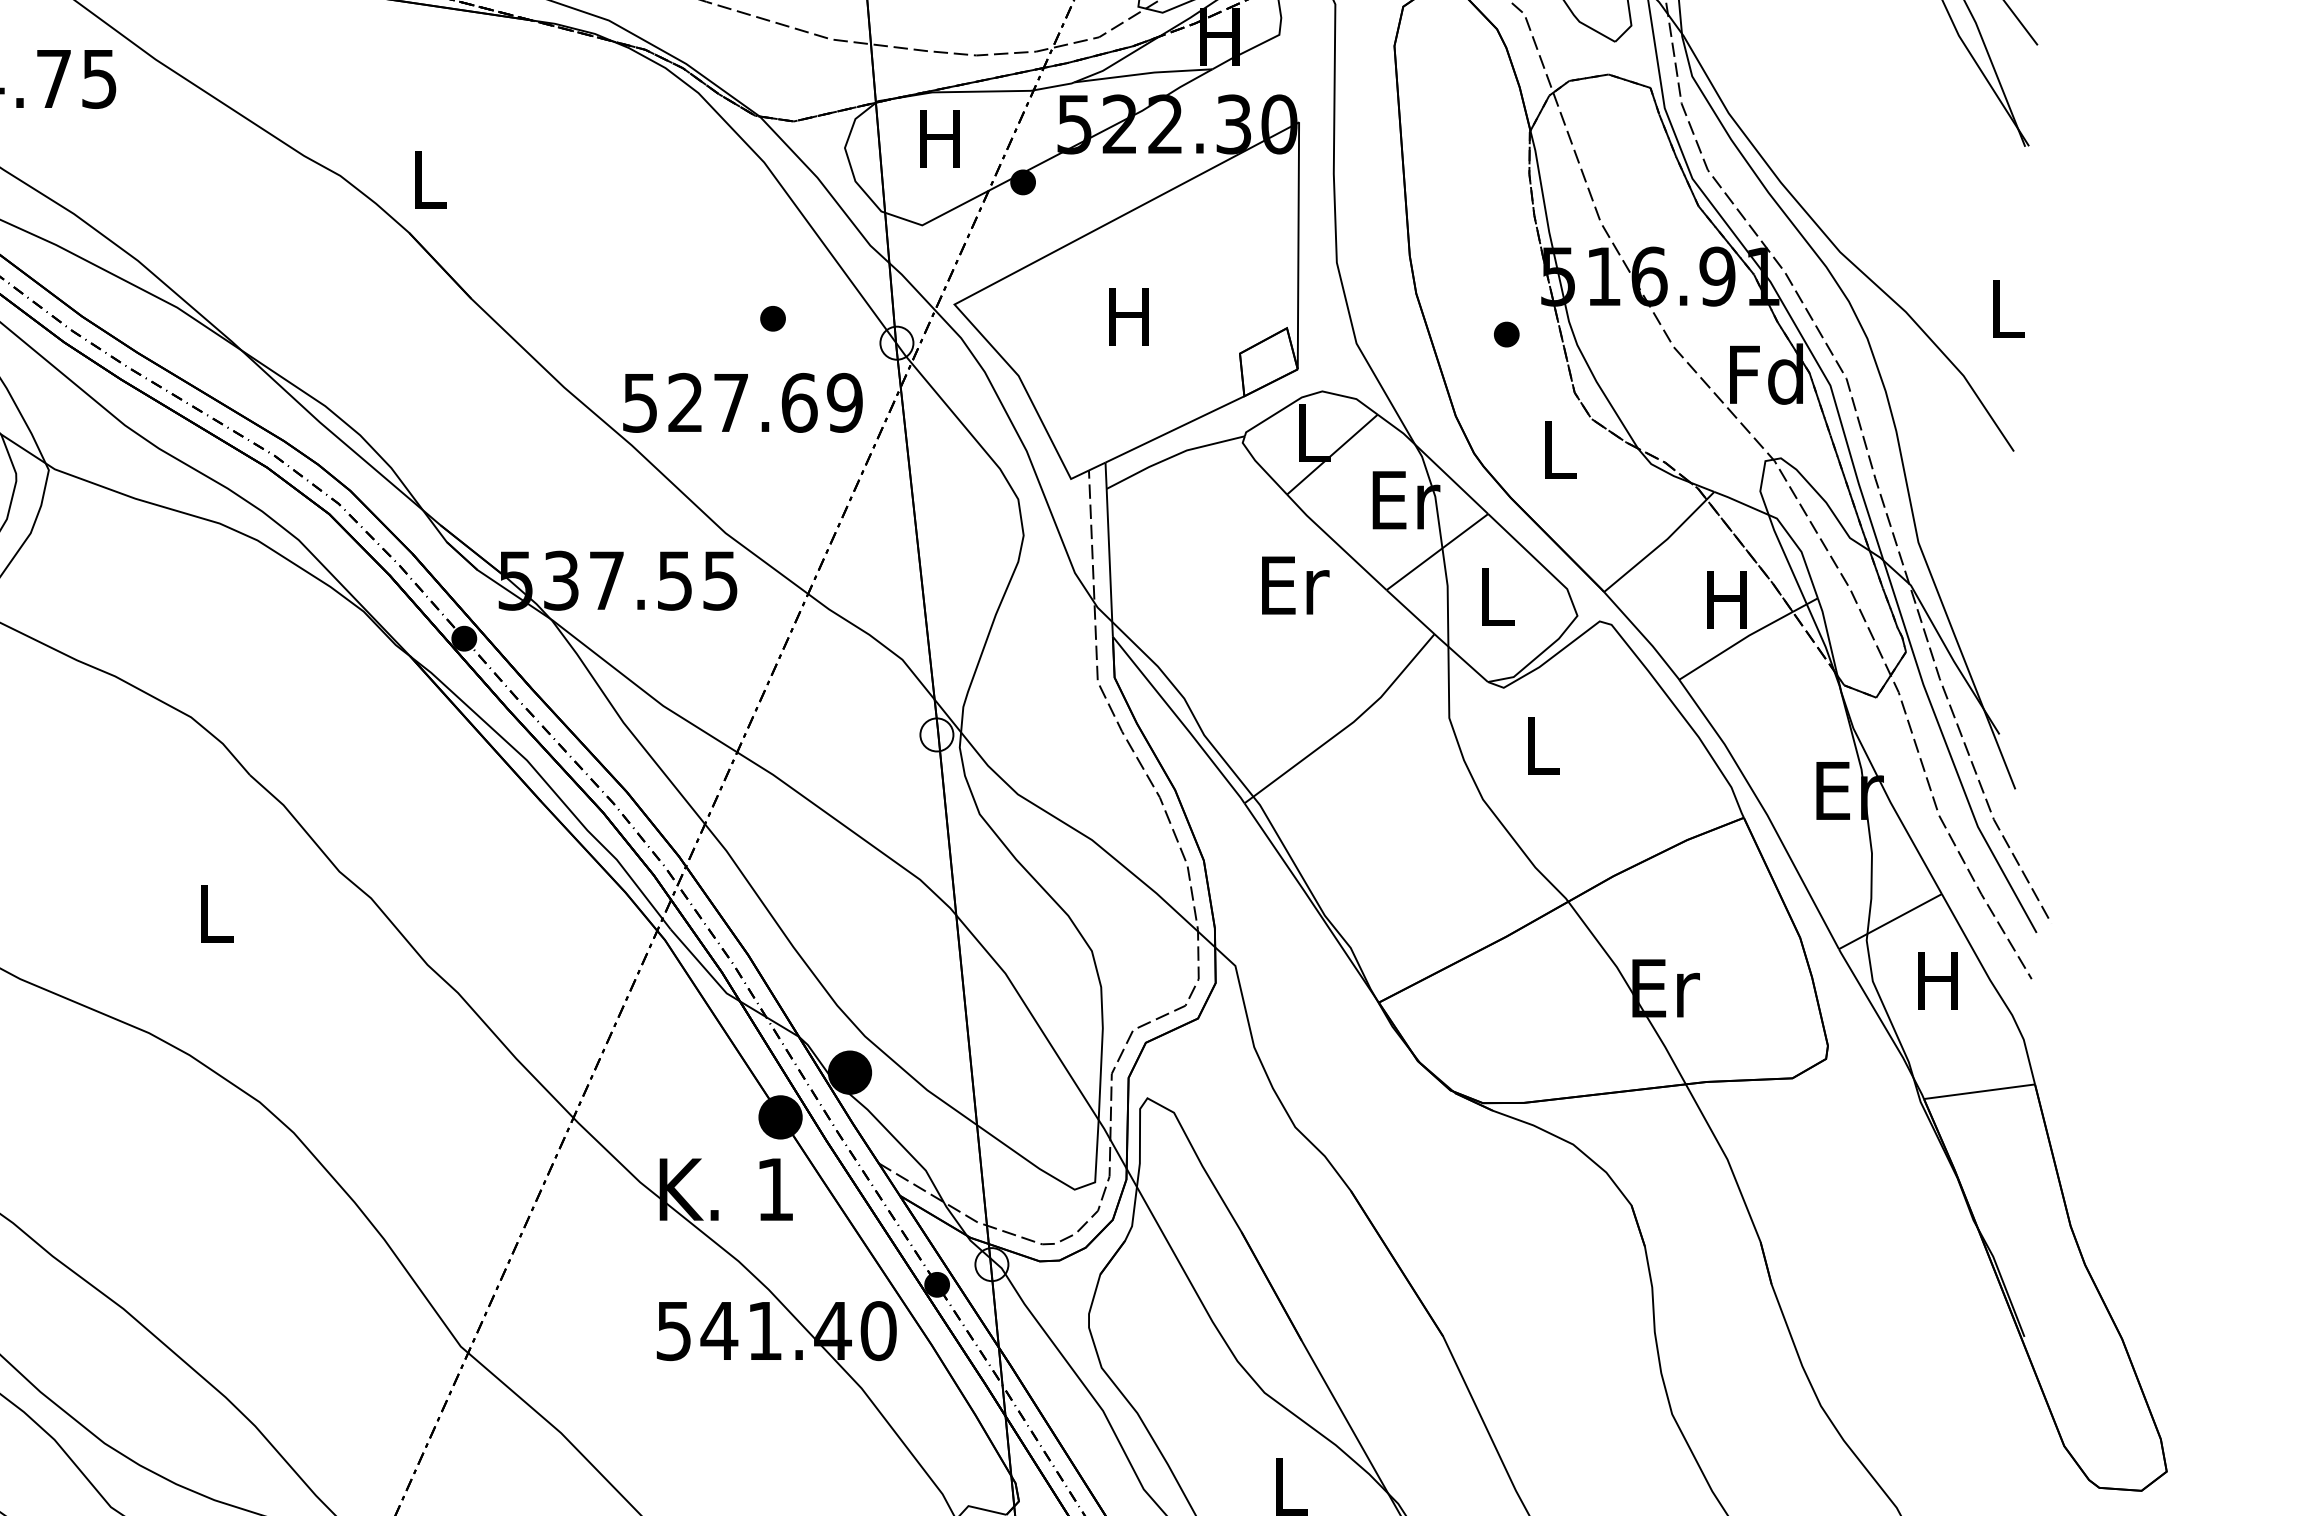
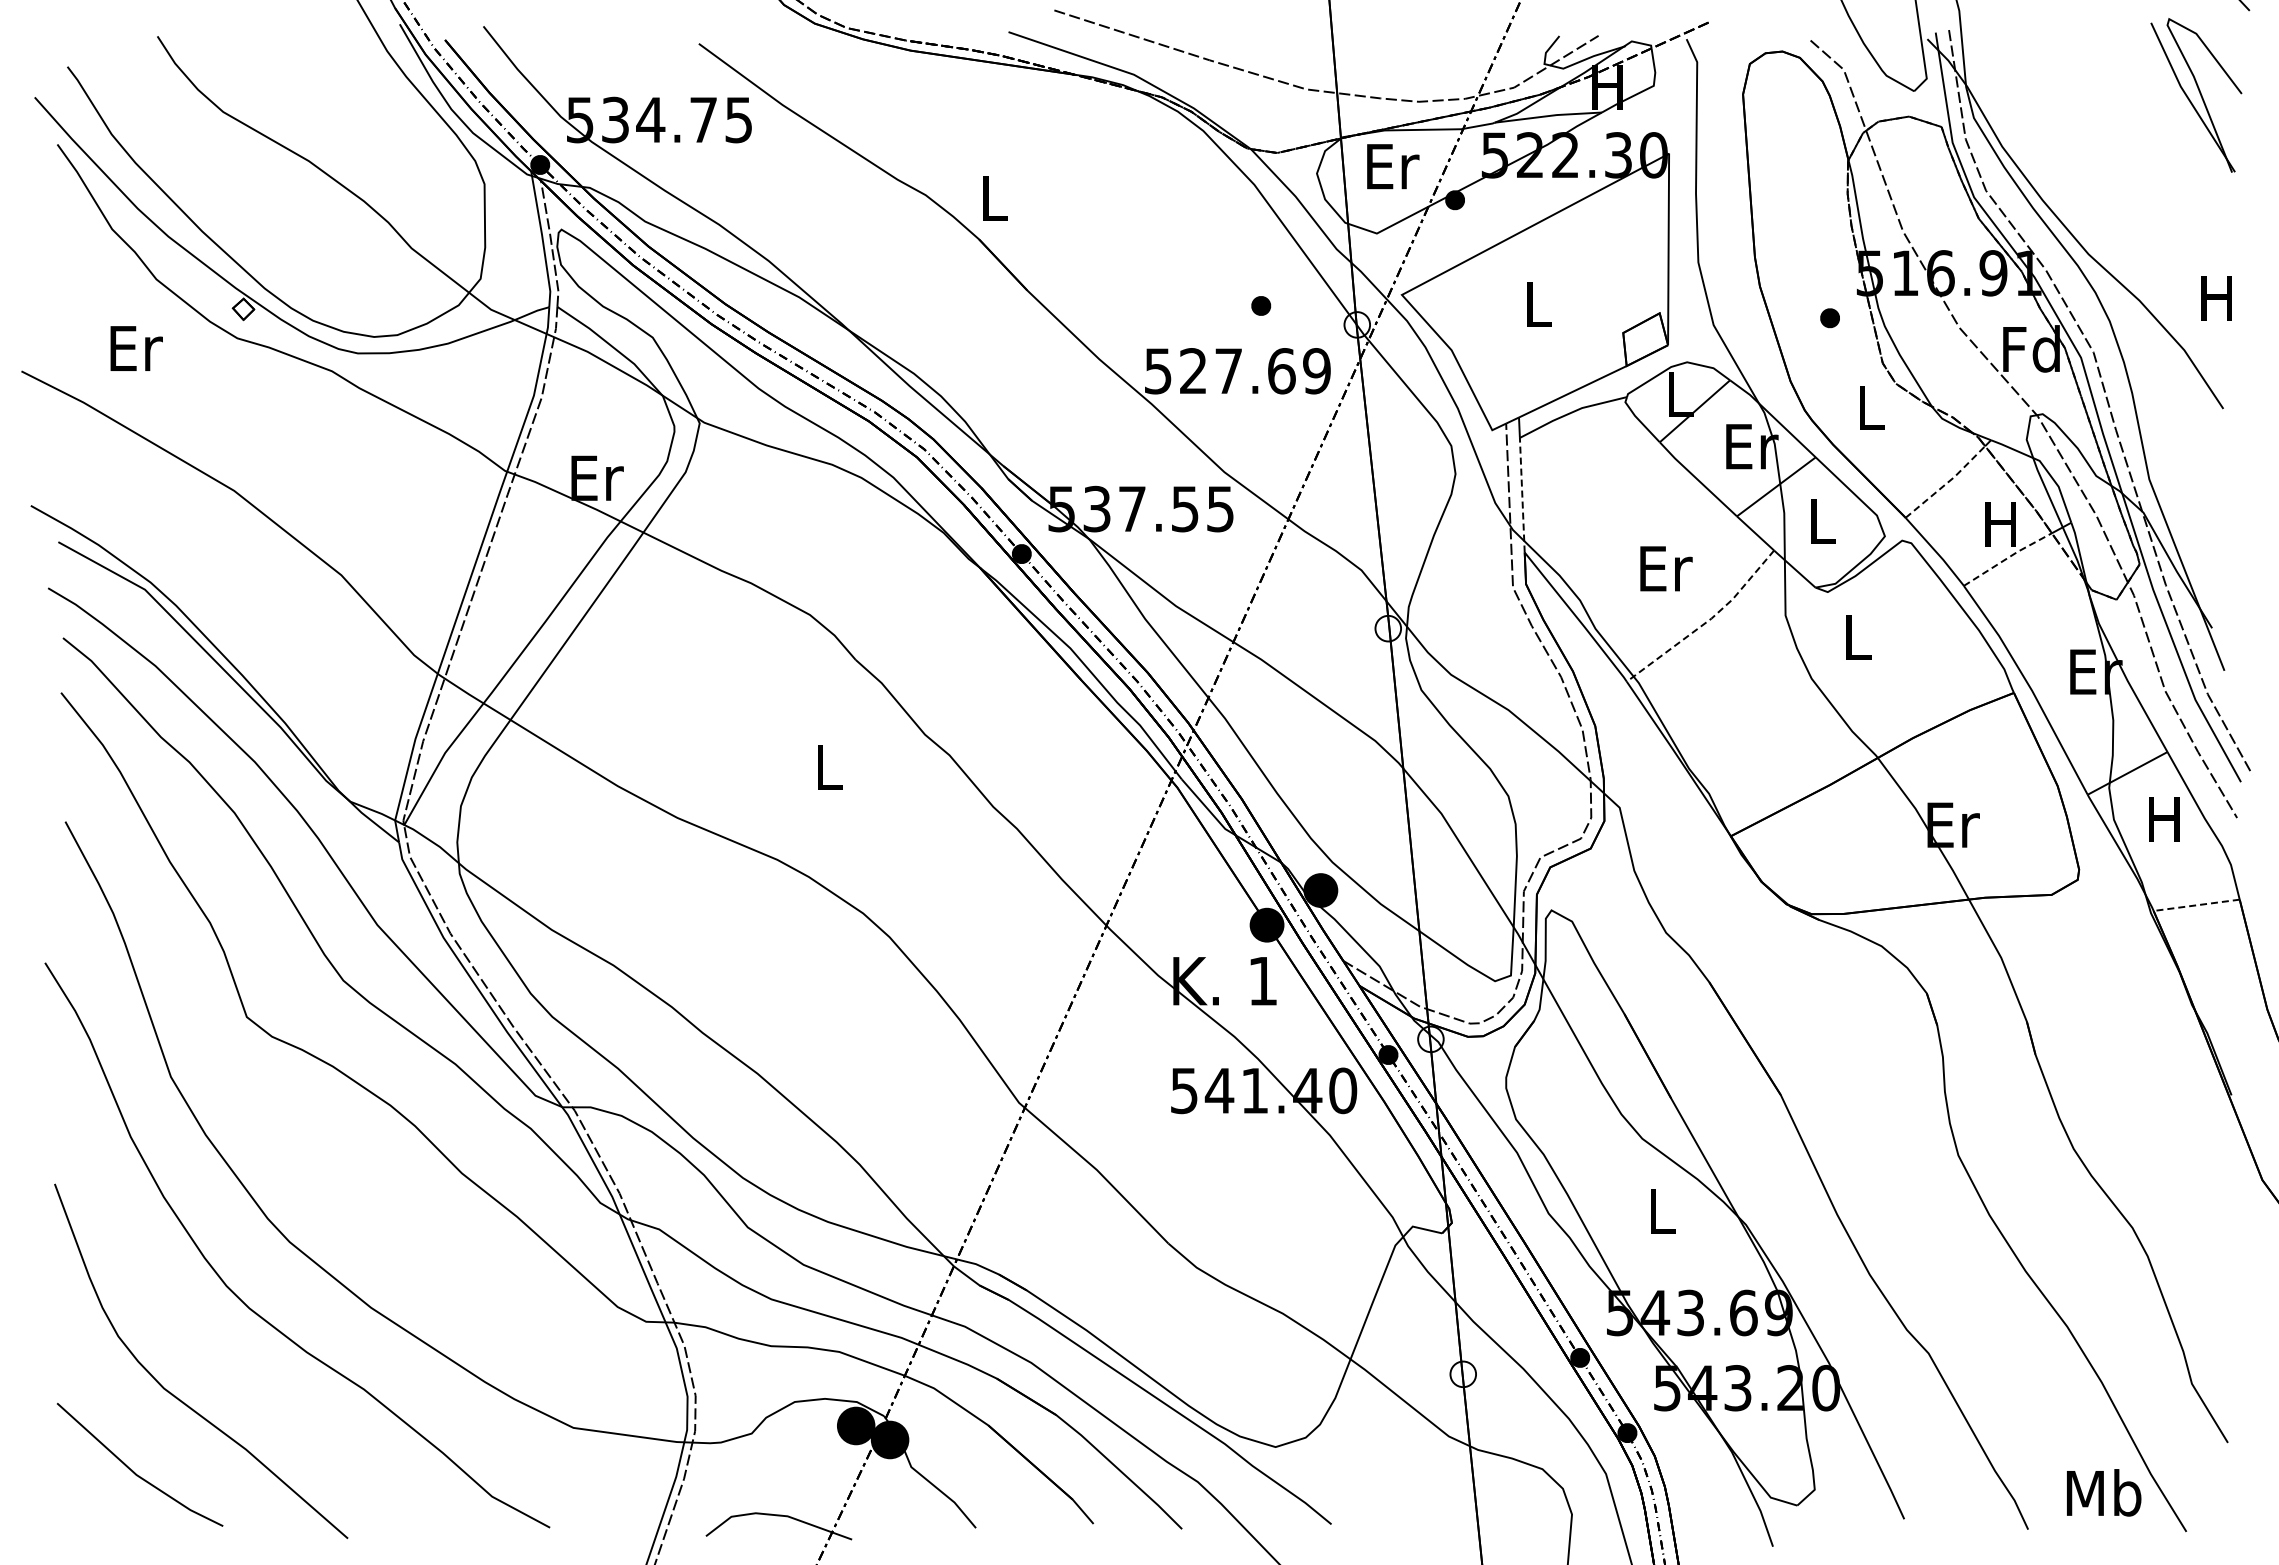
text: (943, 138) -> (1393, 166), H -> Er
text: (2005, 309) -> (2216, 298), L -> H
text: (1128, 316) -> (1536, 304), H -> L
line: (1658, 547) -> (1947, 483), solid -> dashed
line: (1110, 561) -> (1522, 494), solid -> dashed
text: (1295, 585) -> (1666, 568), moved
line: (1736, 643) -> (2008, 557), solid -> dashed
line: (1348, 725) -> (1707, 621), solid -> dashed
line: (1979, 1091) -> (2196, 905), solid -> dashed

